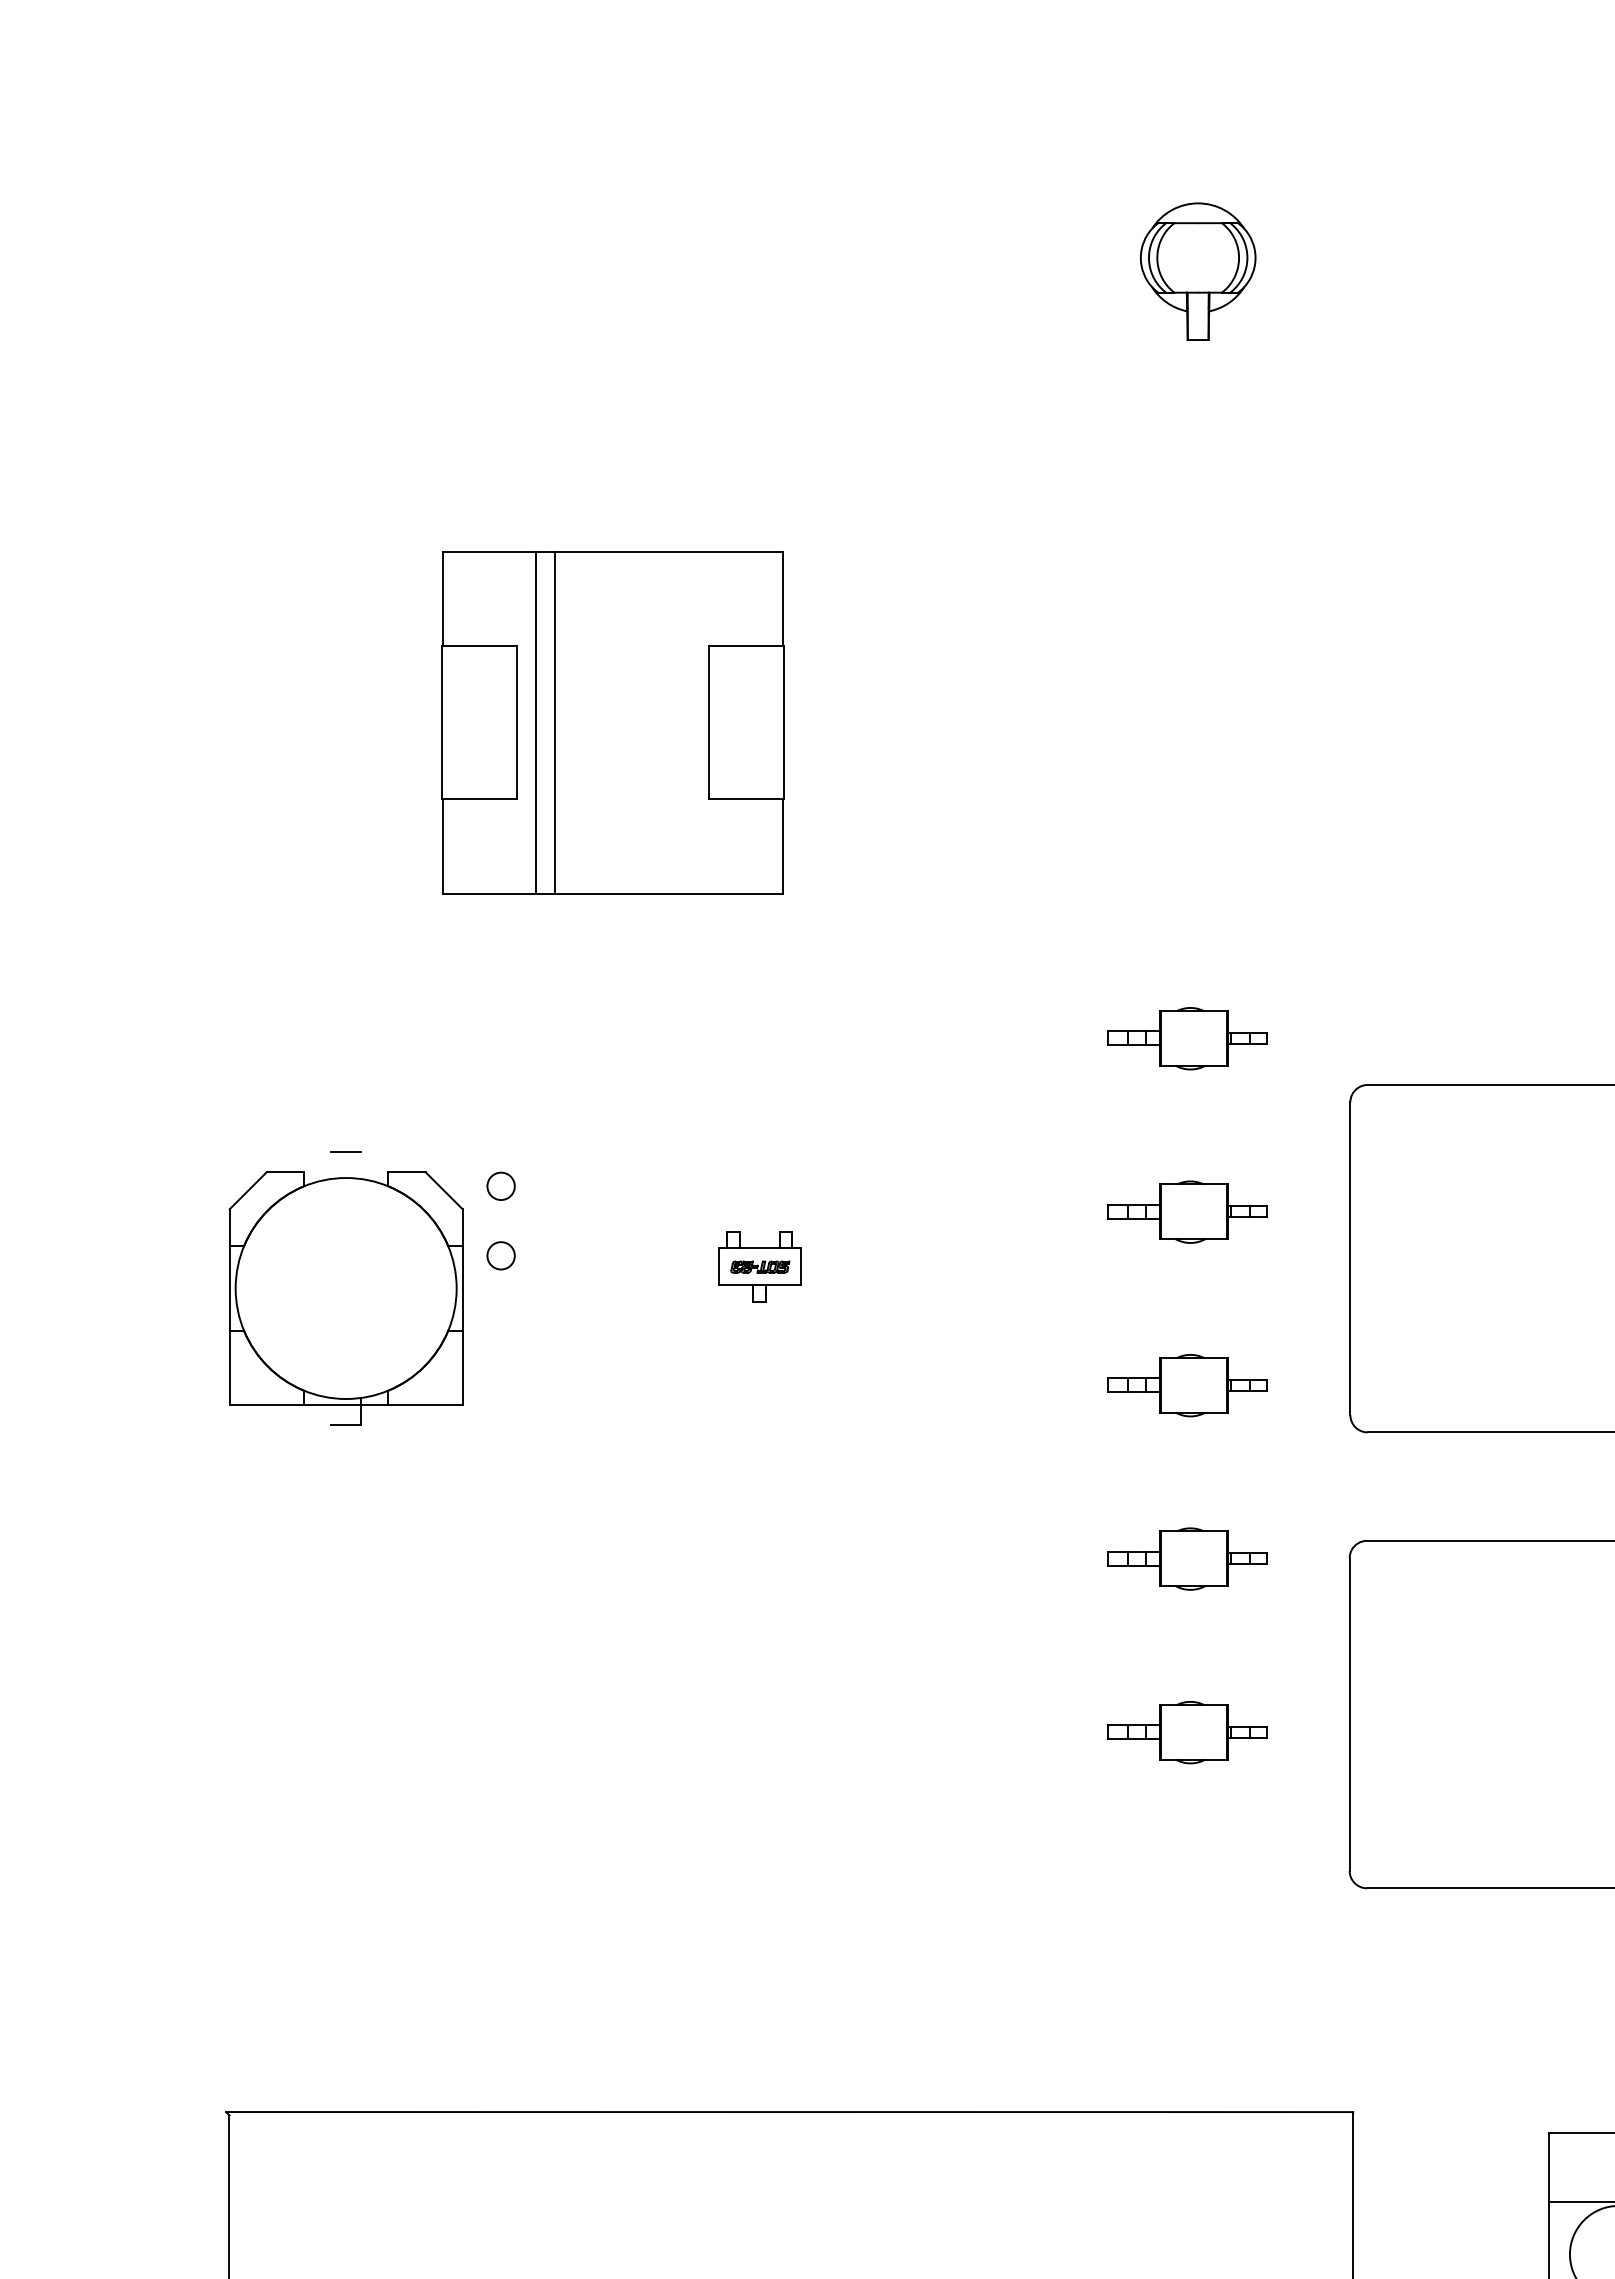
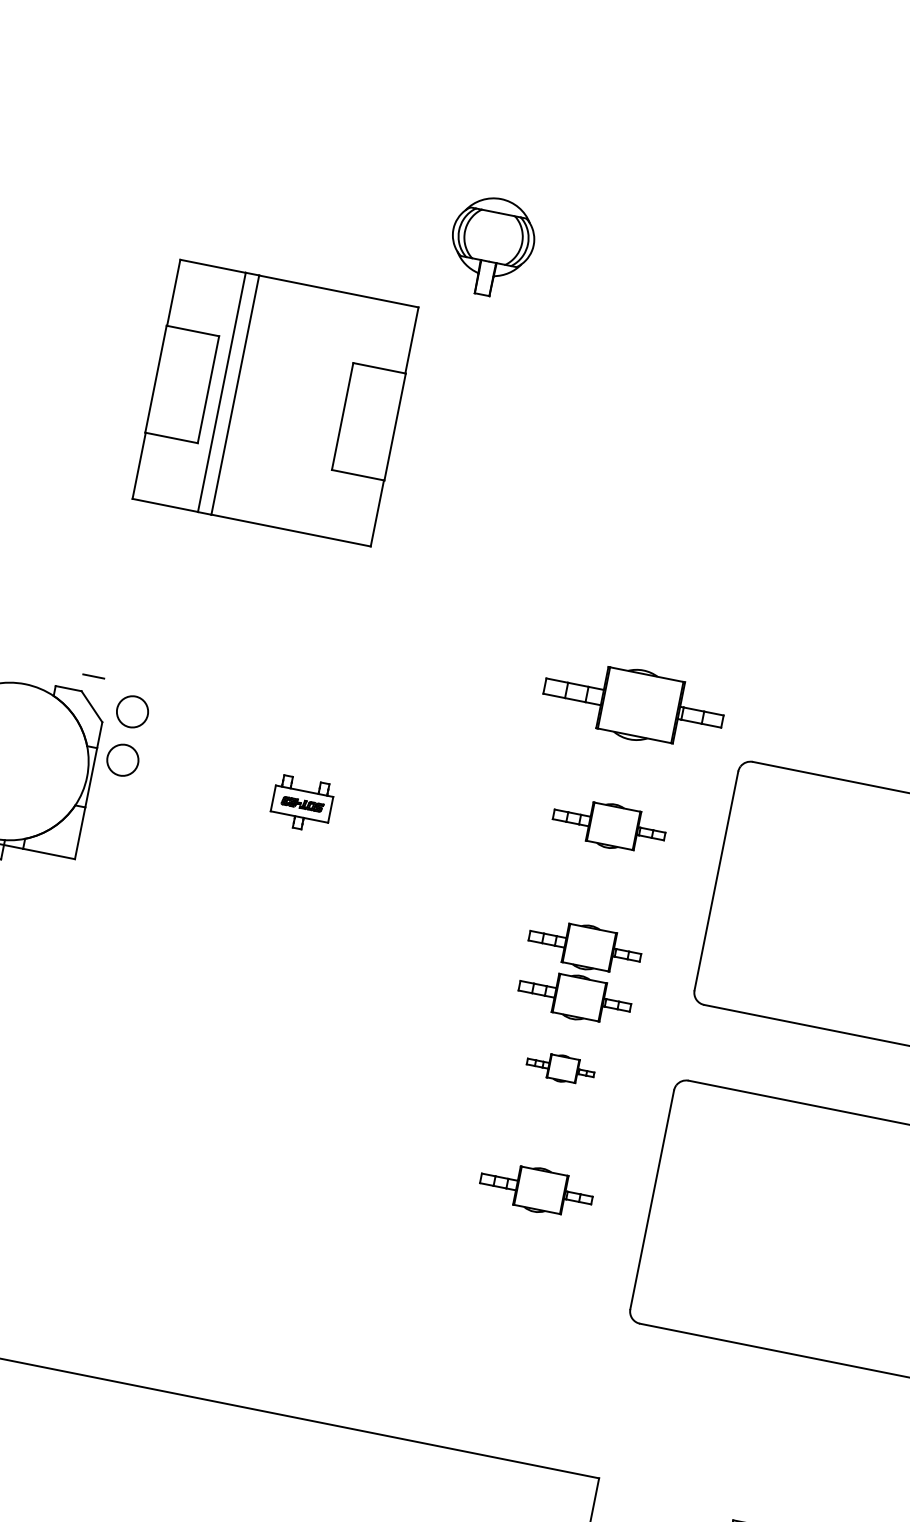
part: (1198, 271) -> (491, 246), moved
part: (1187, 1038) -> (633, 704), size x1.6
line: (345, 1151) -> (93, 676), moved
circle: (500, 1185) -> (132, 711), size x1.6
circle: (500, 1255) -> (122, 759), size x1.6
part: (1187, 1456) -> (574, 996), added
part: (1187, 1558) -> (560, 1067), size x0.6

